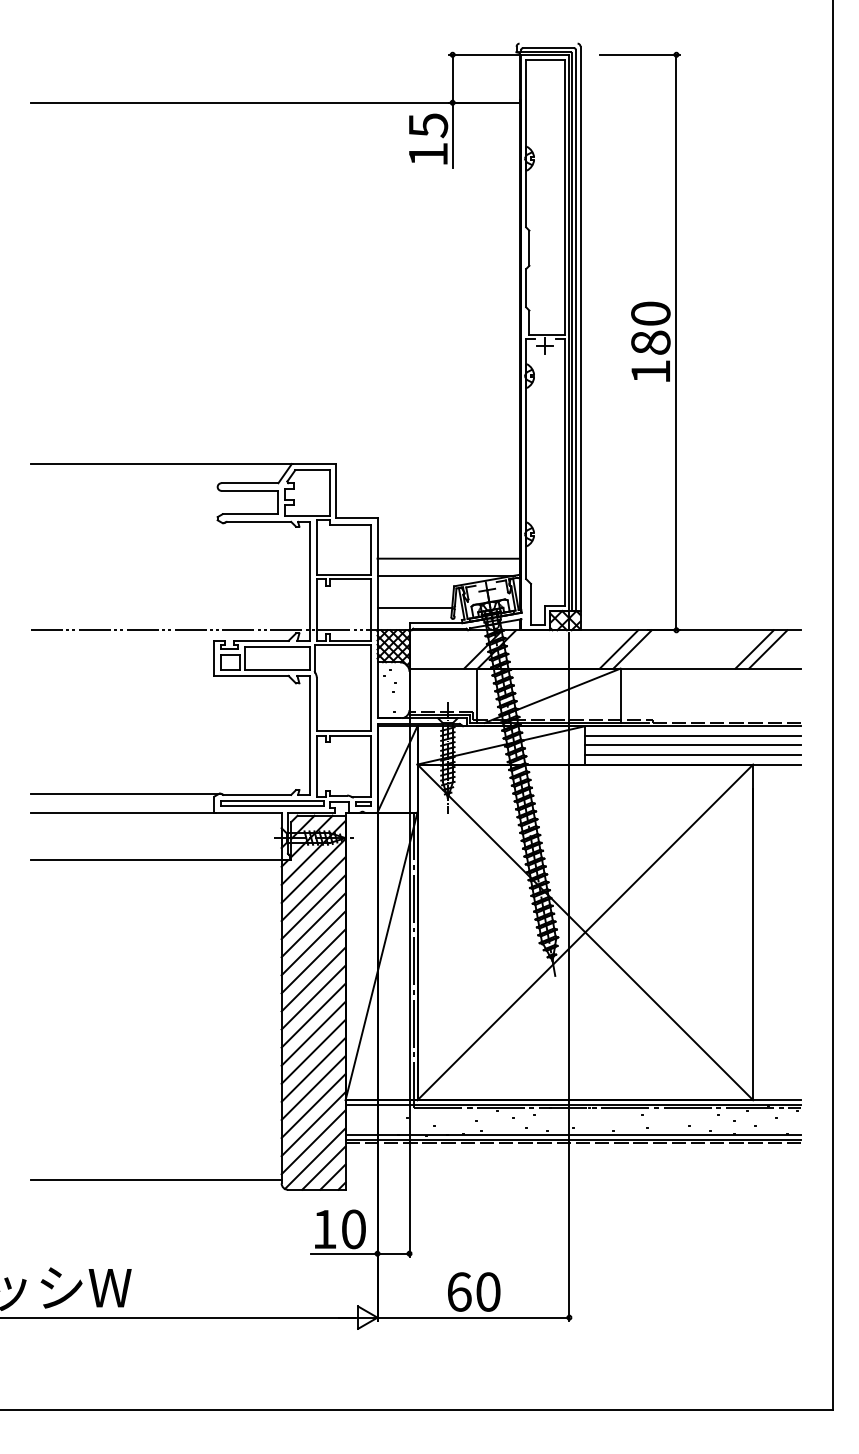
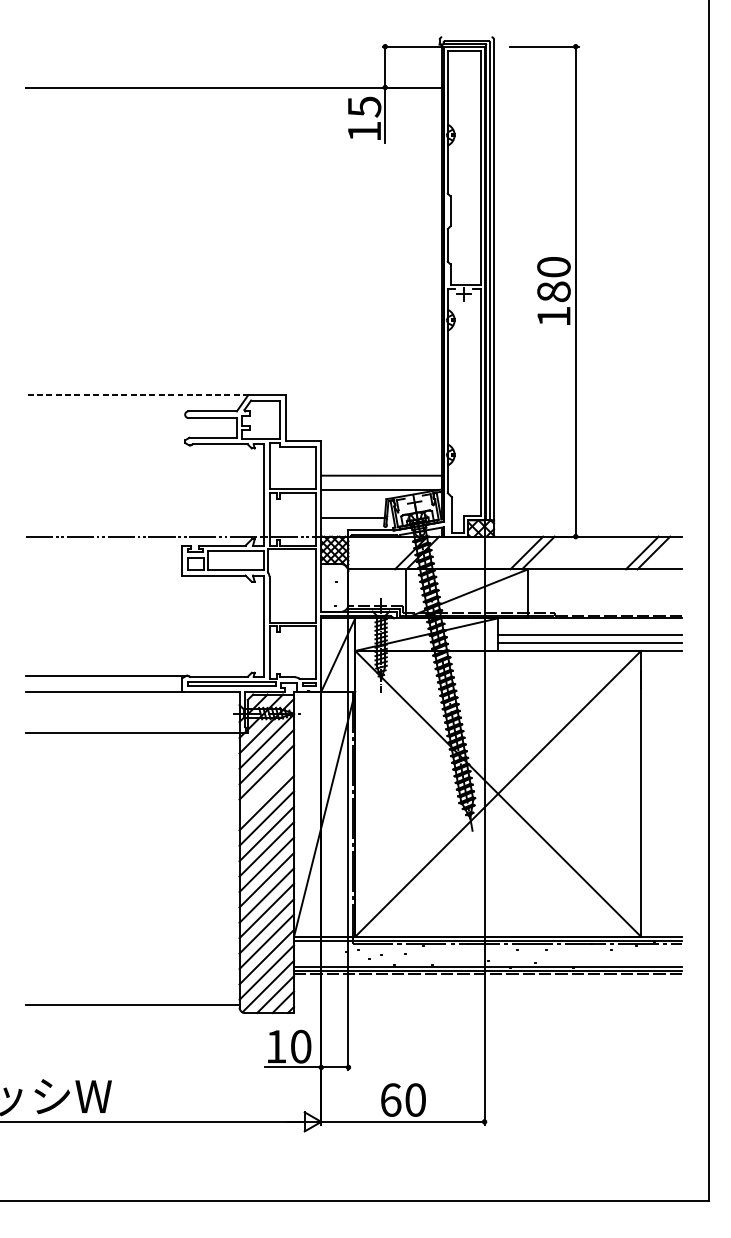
line: (161, 464) -> (137, 395), solid -> dashed
line: (693, 735) -> (590, 626), removed
line: (313, 925) -> (266, 788), removed

